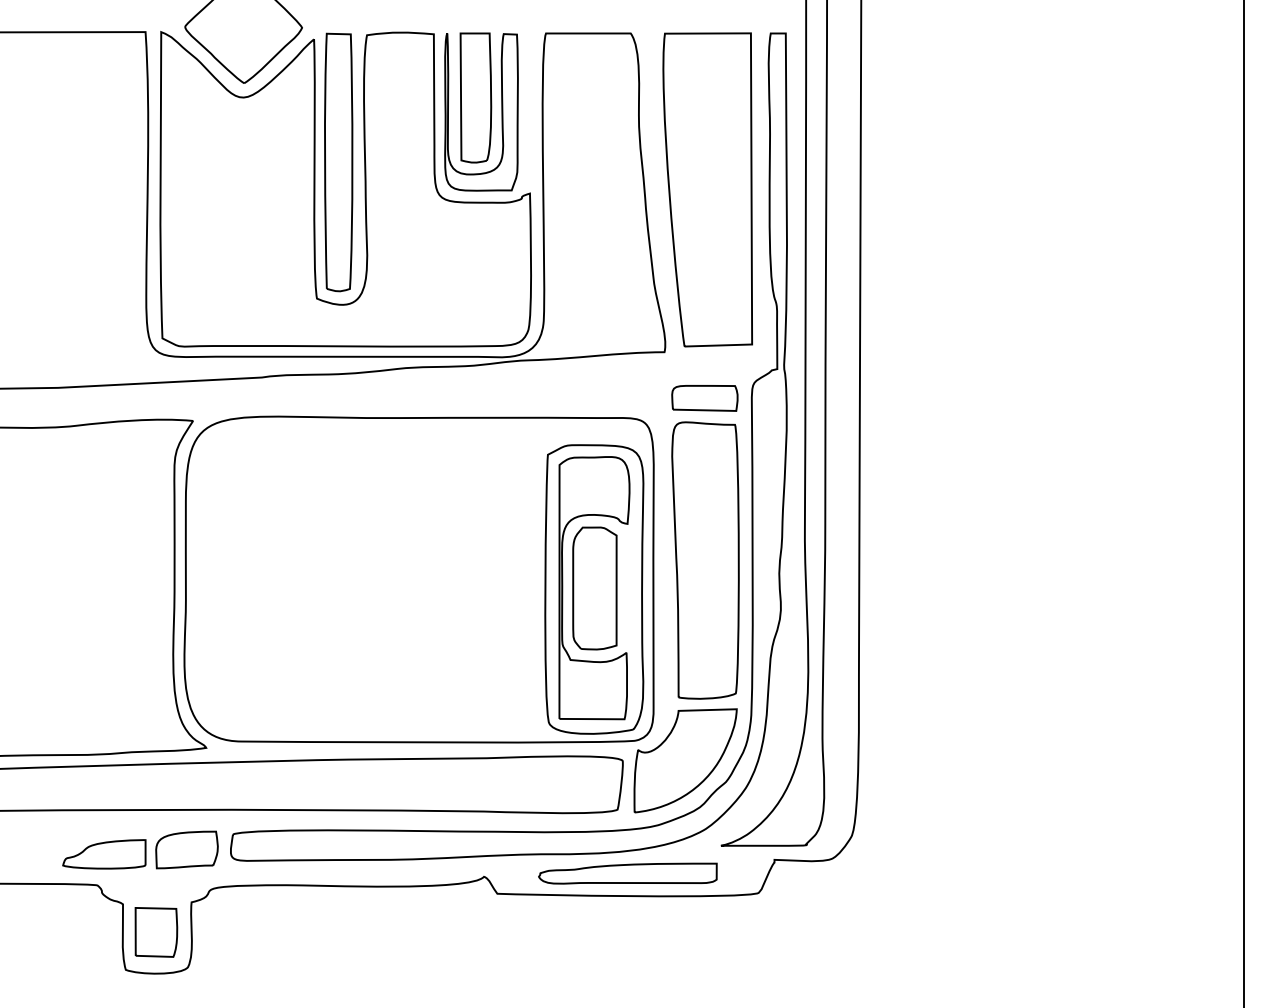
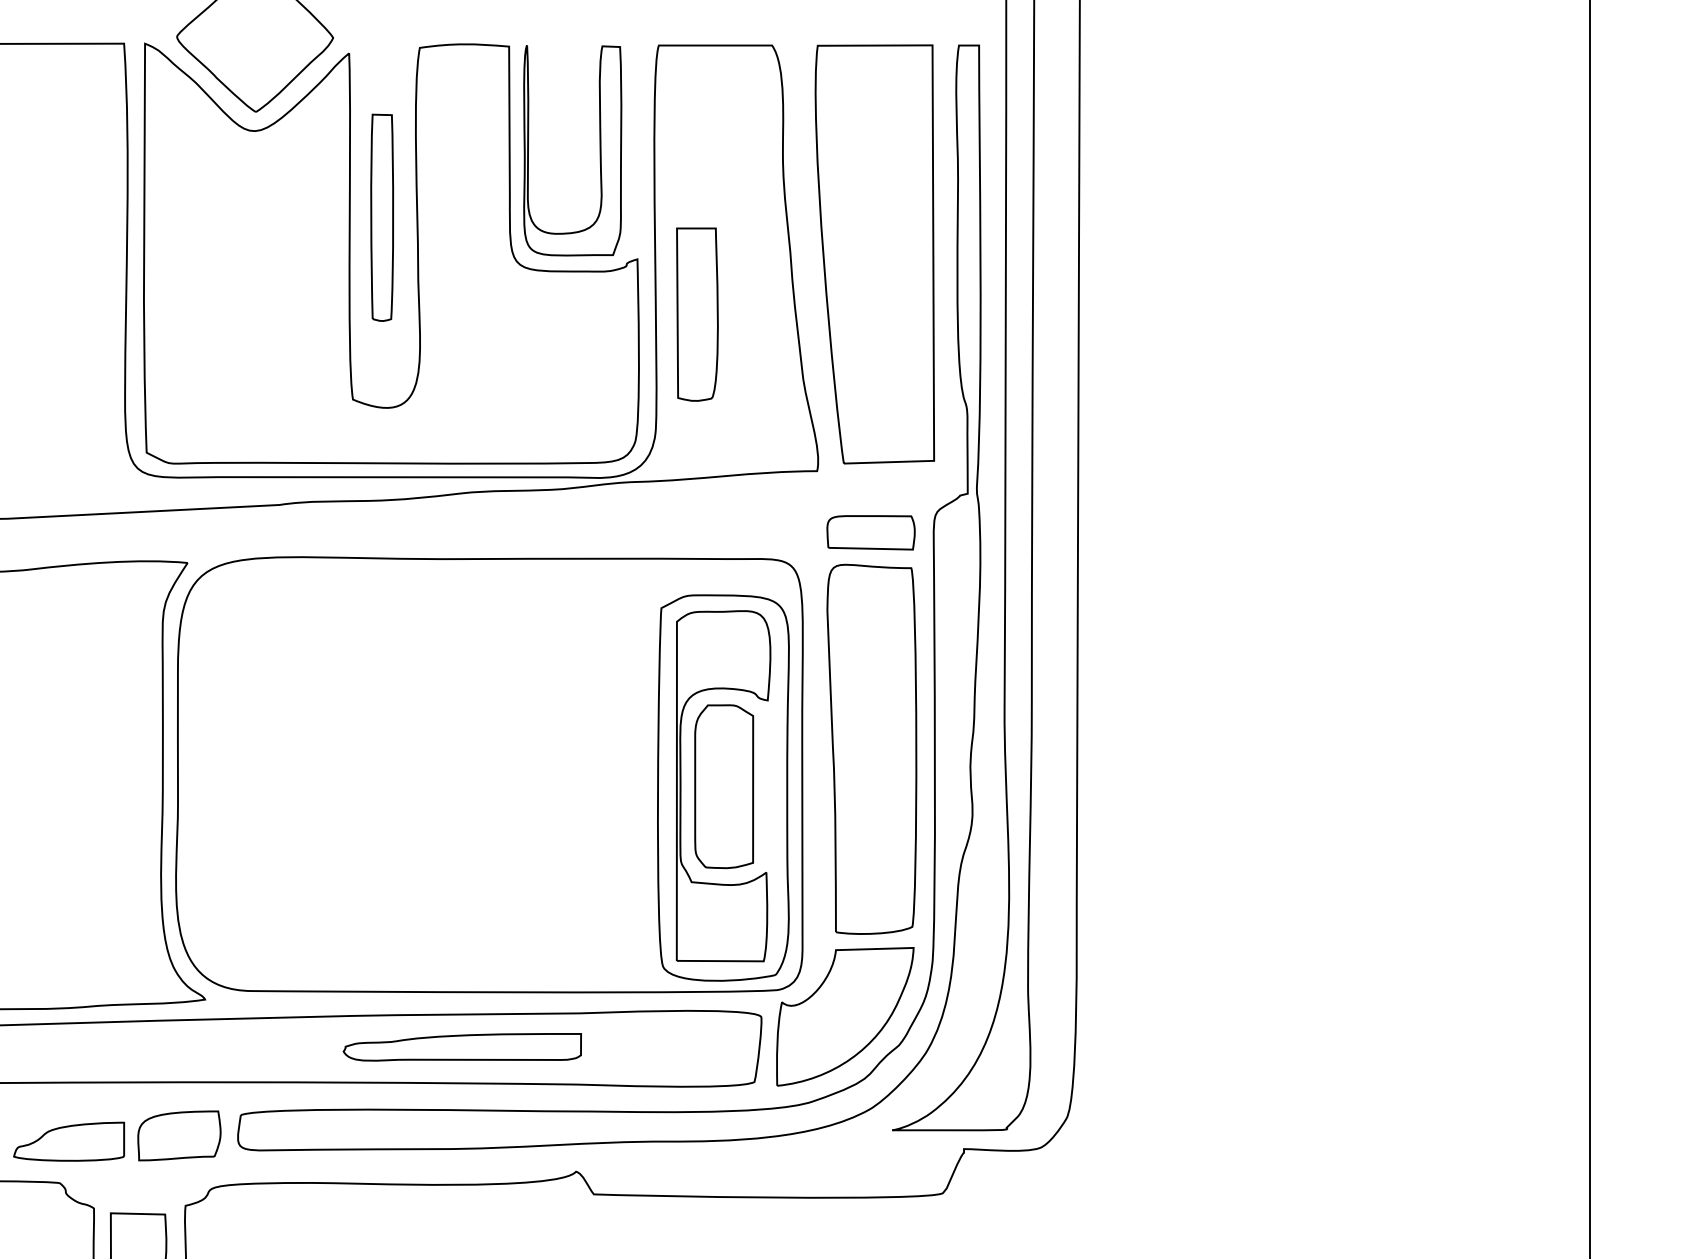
part: (475, 97) -> (696, 313), moved
part: (338, 162) -> (381, 217), size x0.6
part: (627, 873) -> (461, 1047), moved

